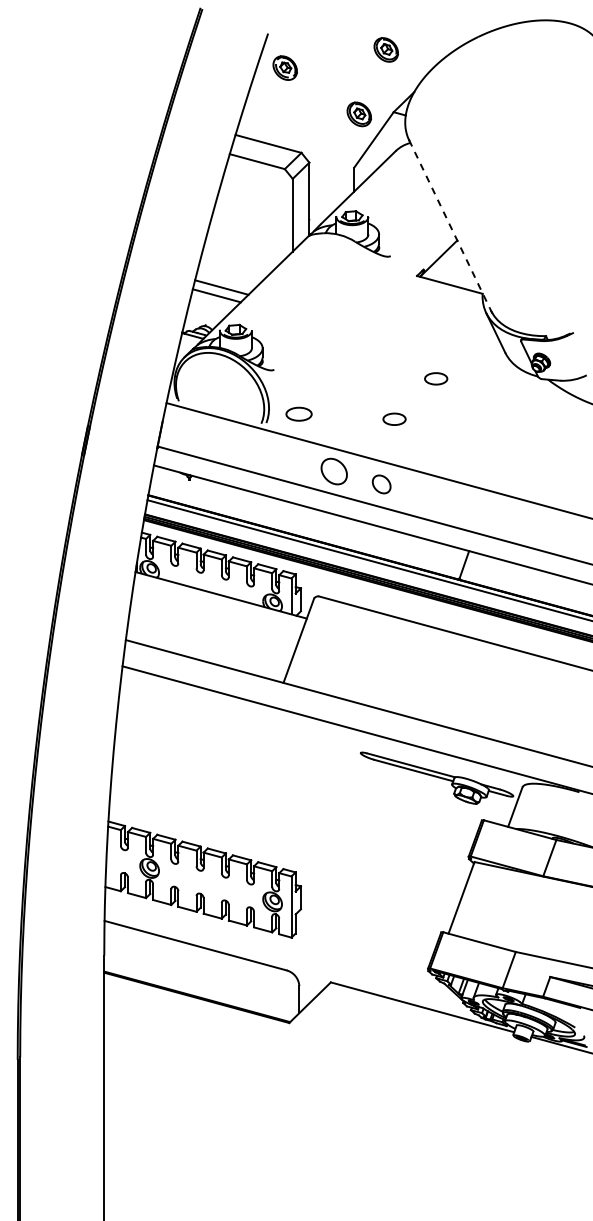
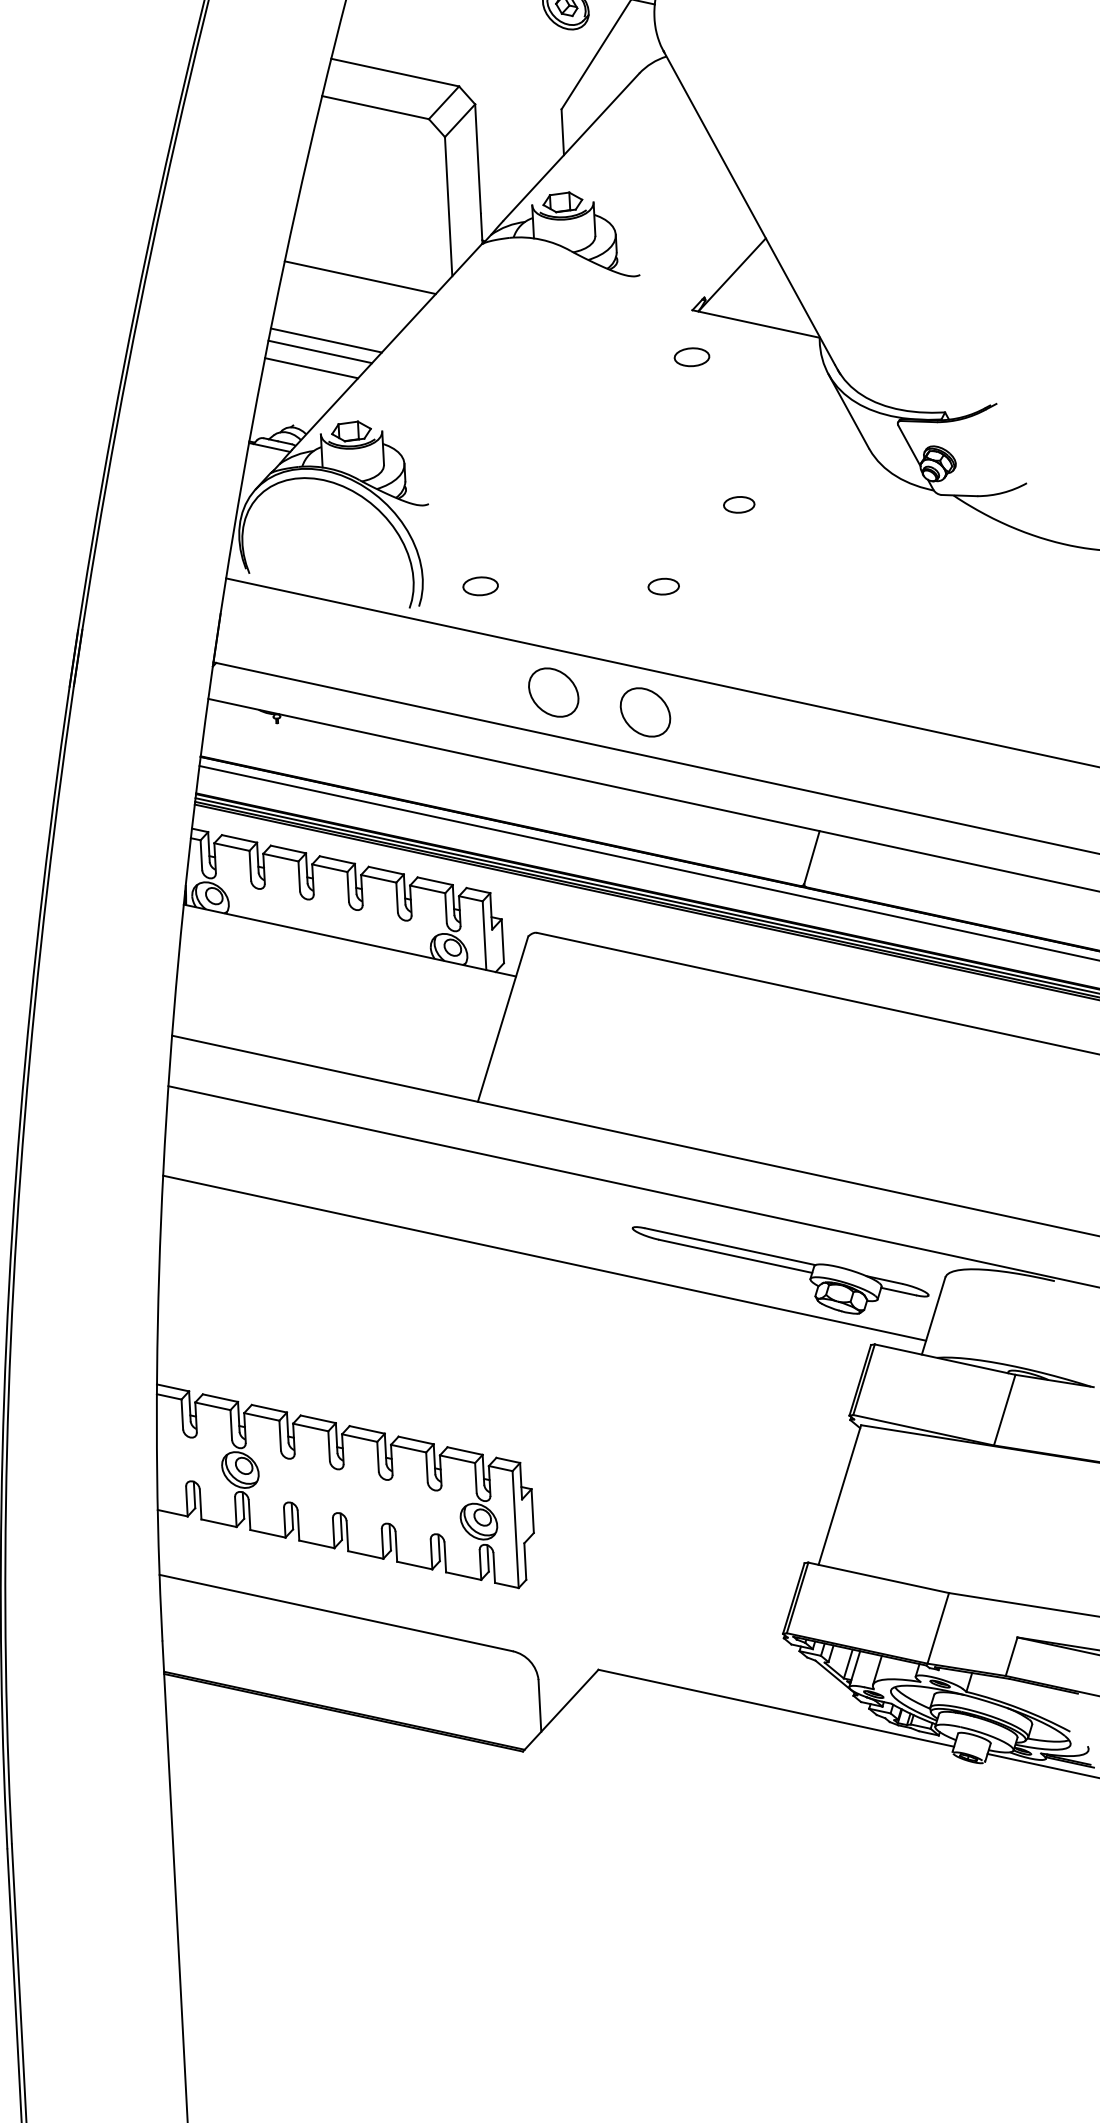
line: (449, 224) -> (749, 208), dashed -> solid
line: (244, 249) -> (359, 276), added
line: (224, 281) -> (324, 340), added
part: (415, 300) -> (691, 357), added
part: (435, 378) -> (738, 504), size x0.71
part: (298, 413) -> (479, 585), size x0.71
part: (394, 419) -> (663, 586), size x0.71
part: (381, 484) -> (645, 712), size x1.43
line: (313, 765) -> (543, 1256), added

